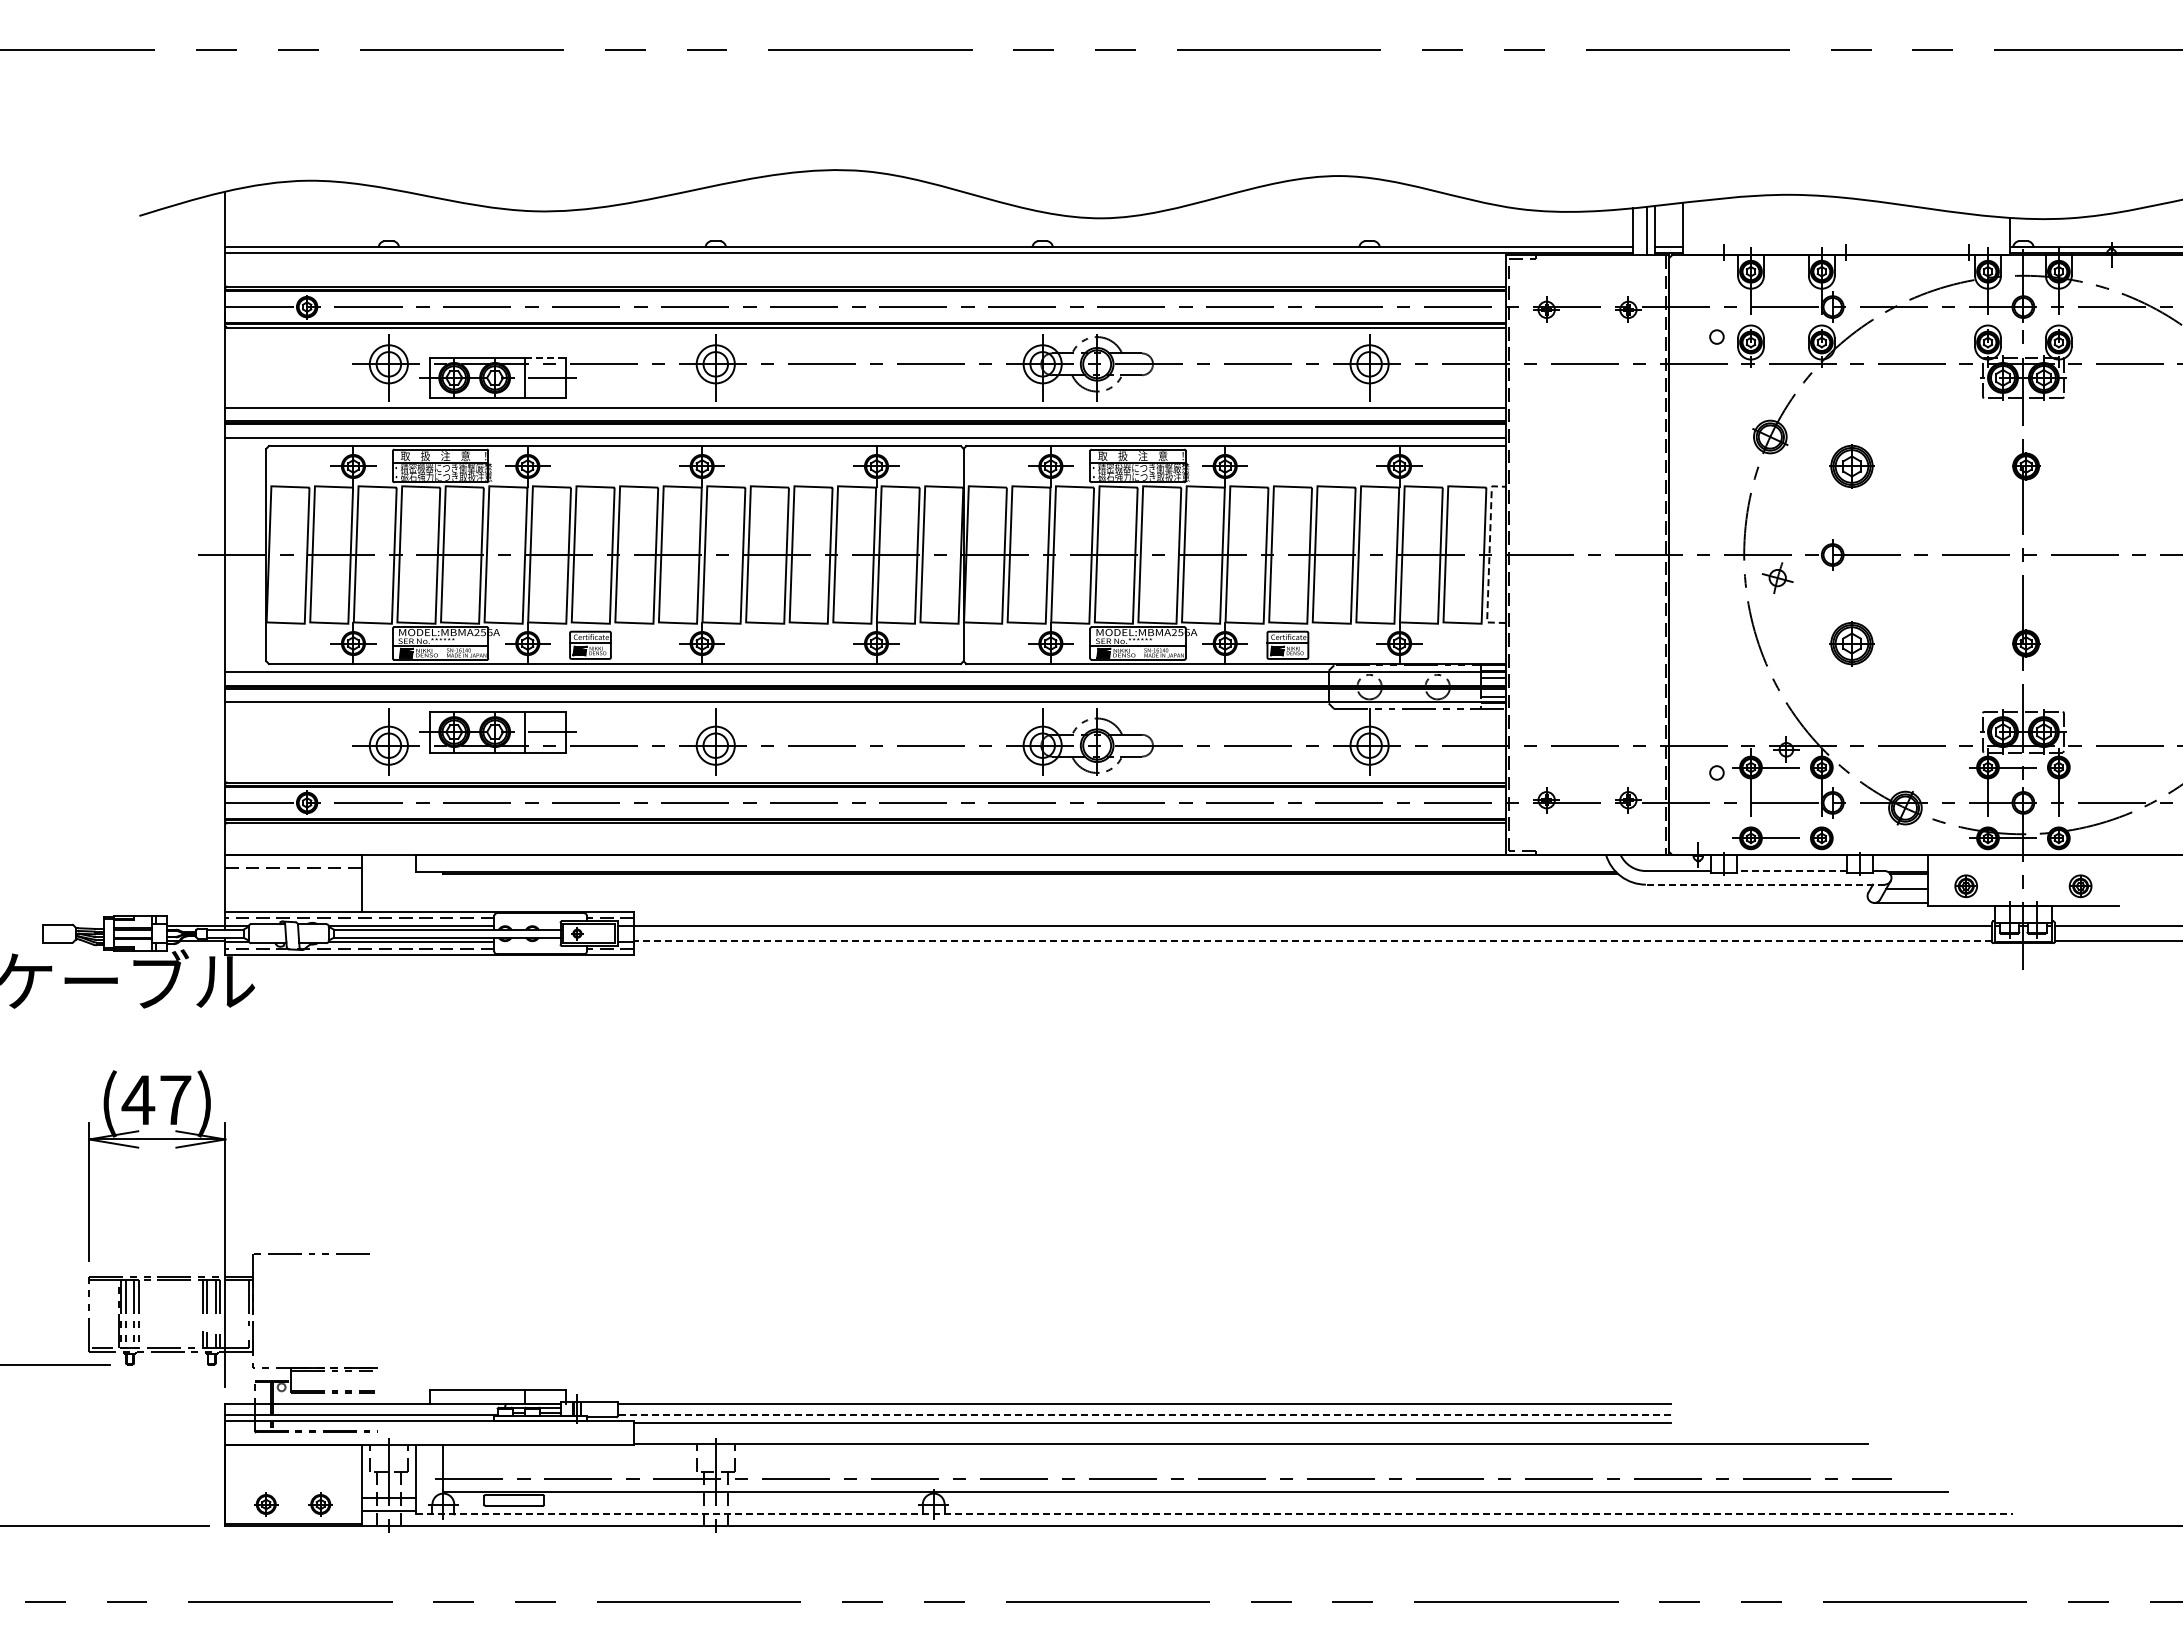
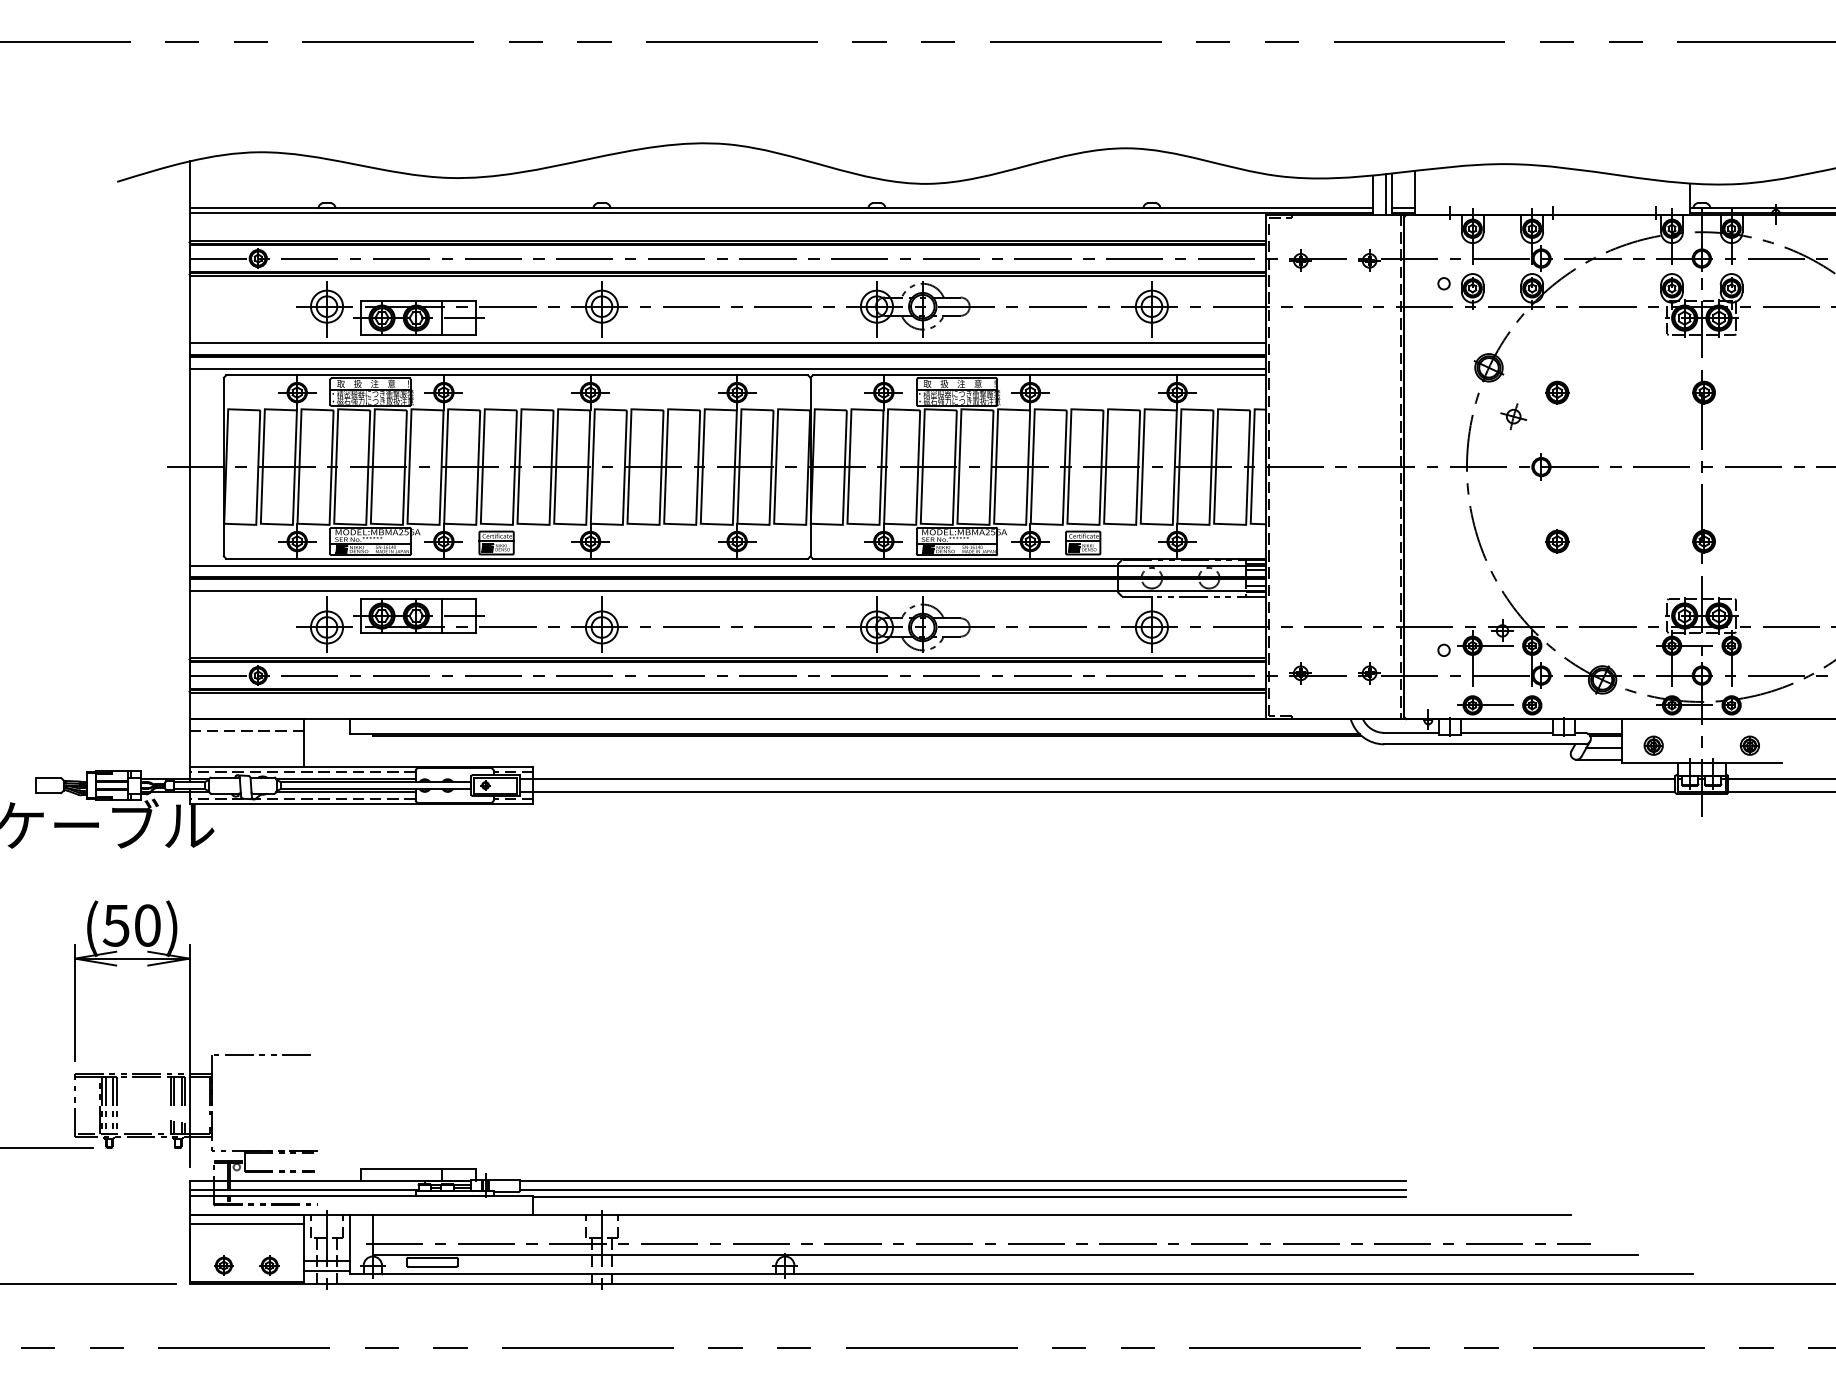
line: (546, 357) -> (459, 300), dashed -> solid
part: (1851, 466) -> (1557, 392), size x0.62
line: (1489, 556) -> (1252, 468), dashed -> solid
part: (1777, 577) -> (1513, 416), moved
part: (1851, 643) -> (1557, 541), size x0.62
line: (1791, 871) -> (1506, 733), dashed -> solid
line: (1764, 884) -> (1484, 744), dashed -> solid
line: (1312, 941) -> (1103, 792), dashed -> solid
text: (156, 1099) -> (131, 925), (47) -> (50)
line: (1144, 1414) -> (962, 1189), dashed -> solid
line: (293, 1455) -> (246, 1224), added
line: (1214, 1514) -> (1021, 1274), dashed -> solid

